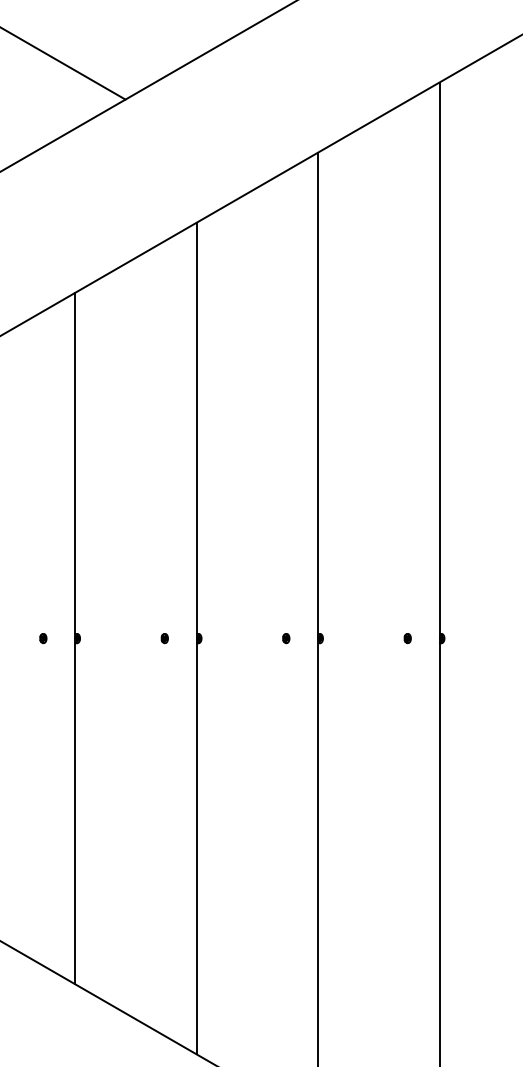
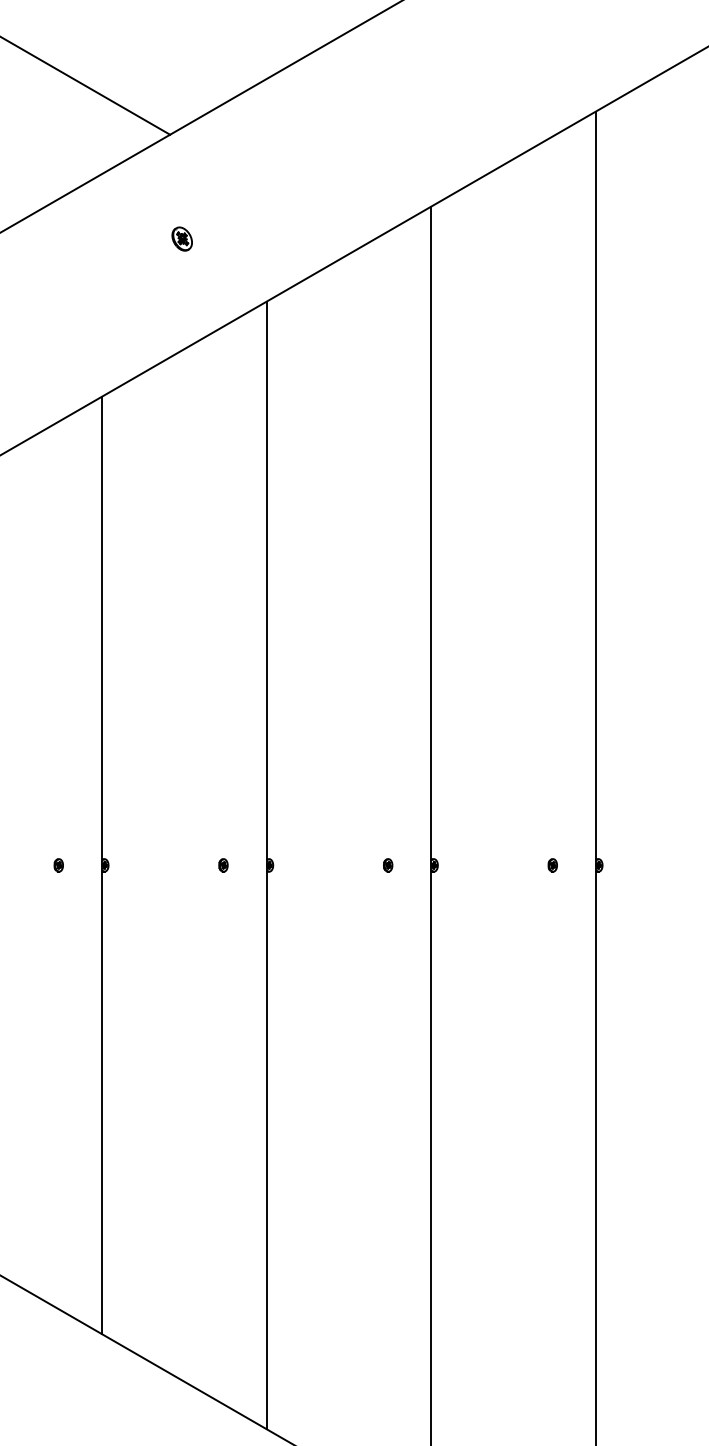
part: (133, 176) -> (181, 238), added

